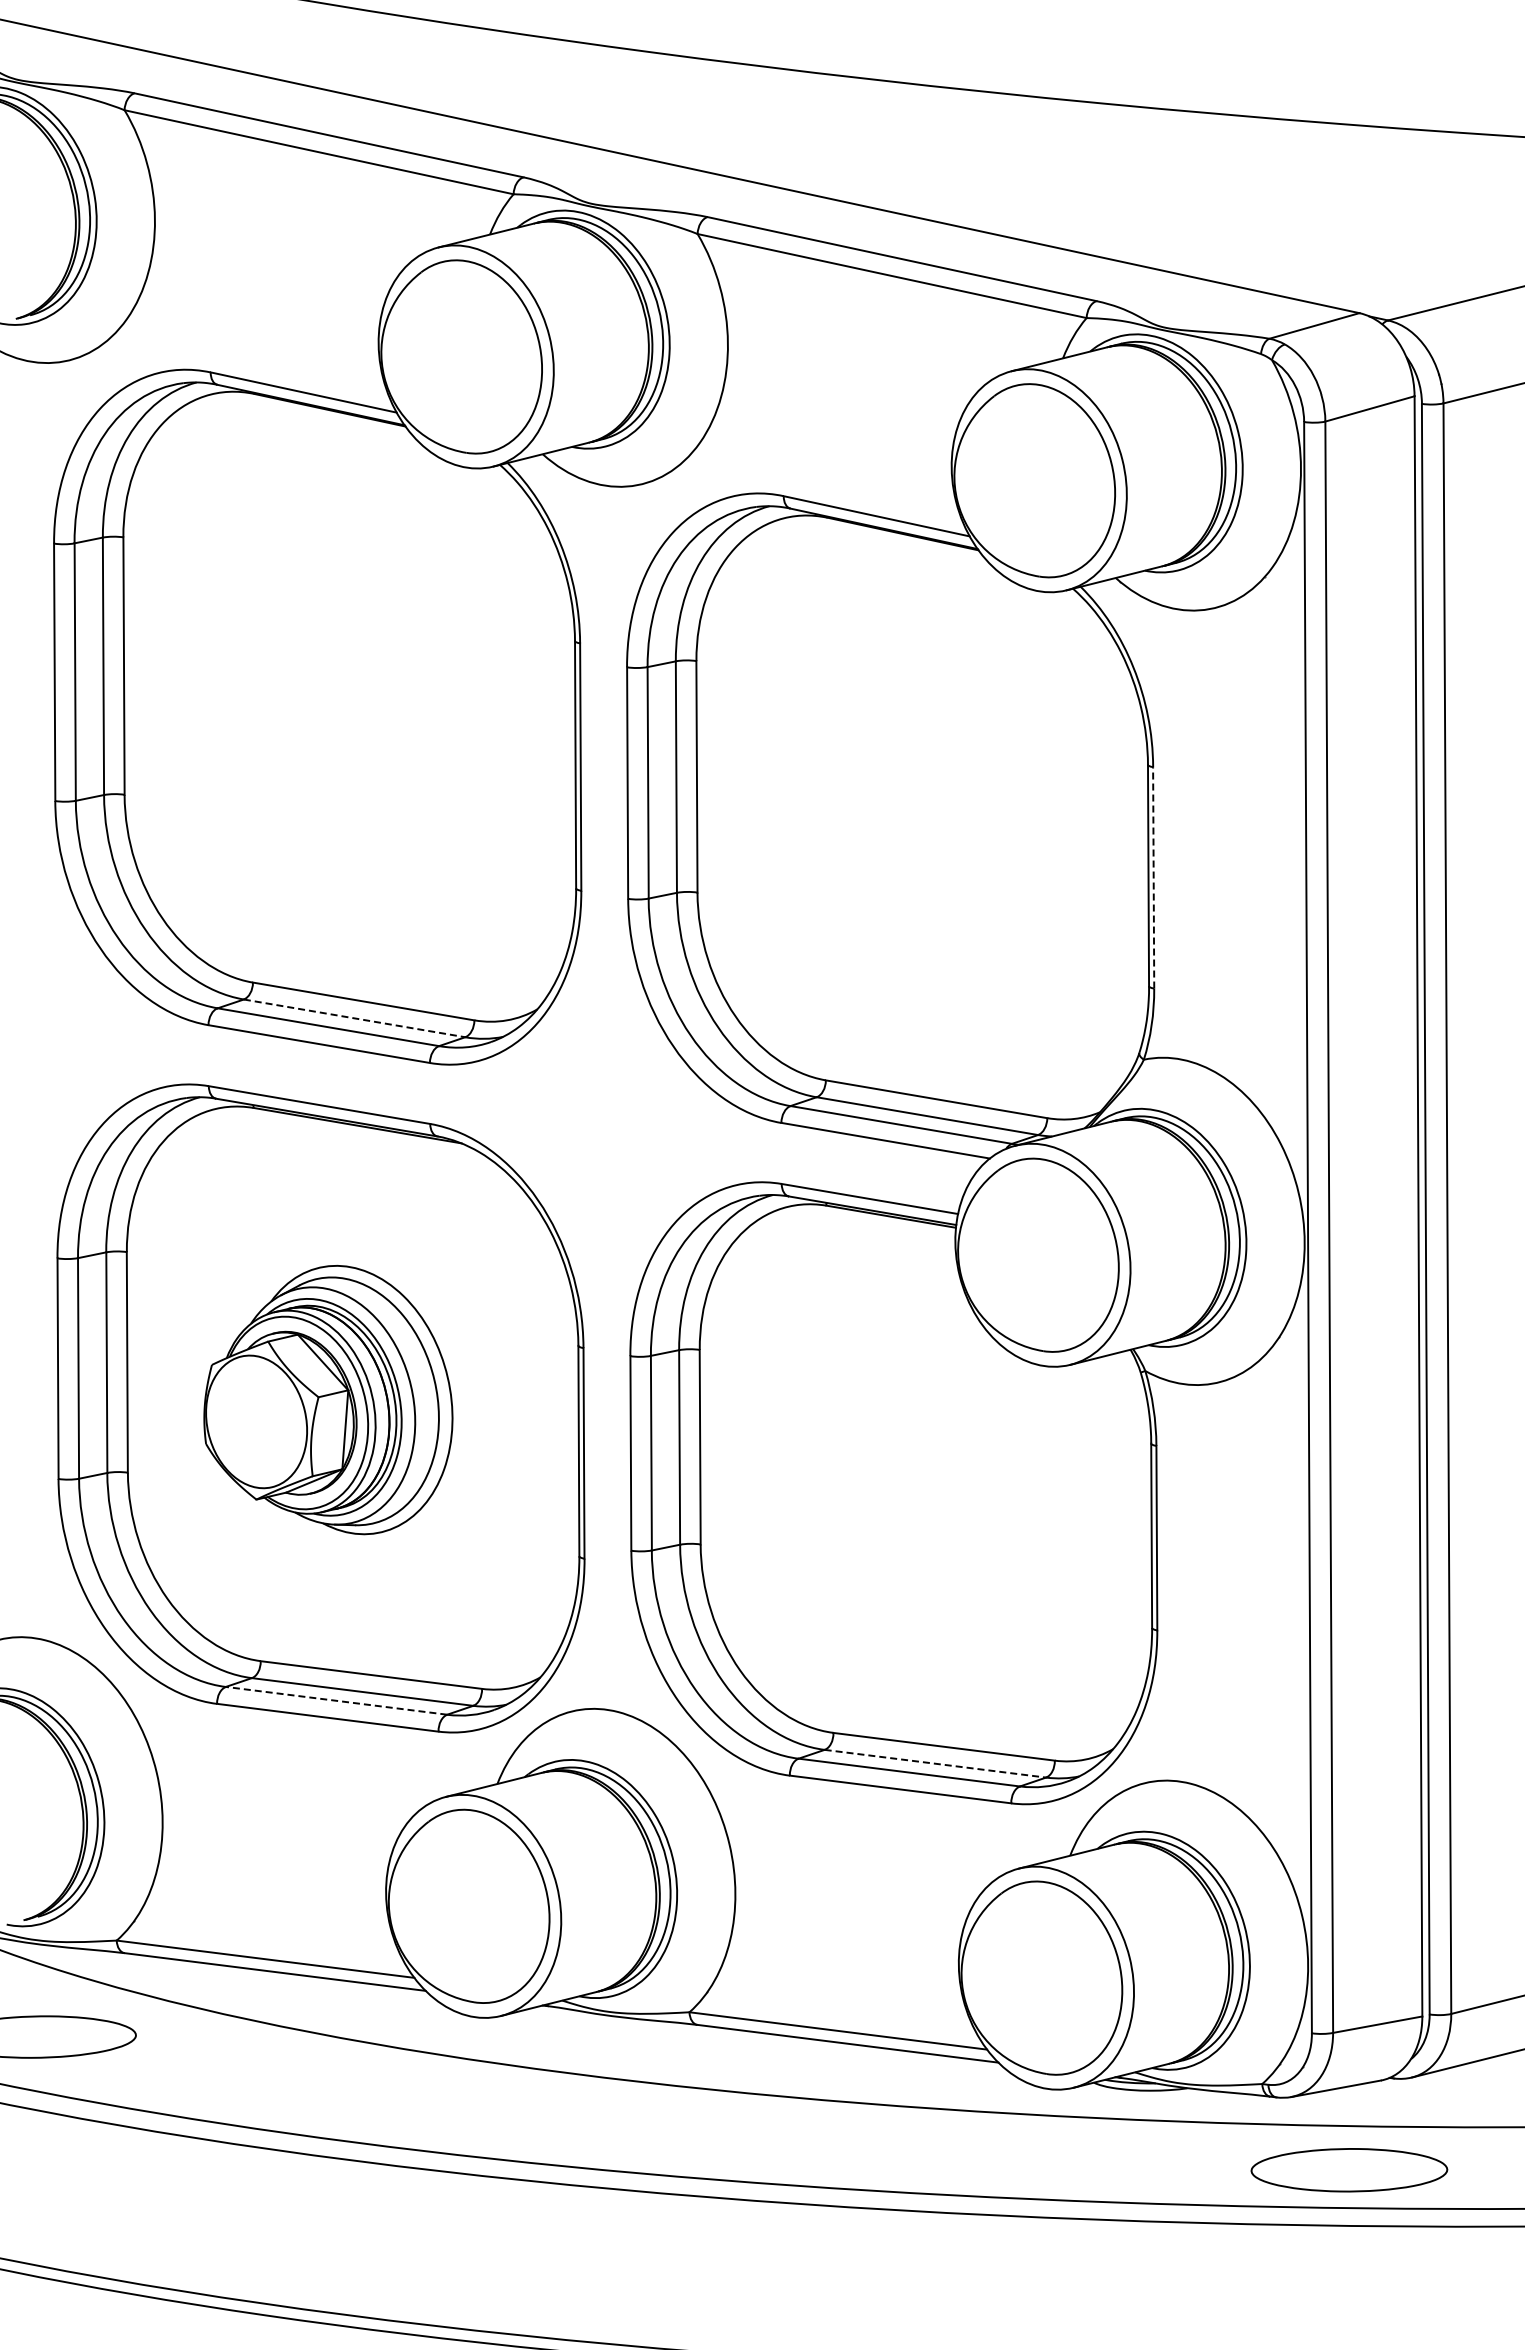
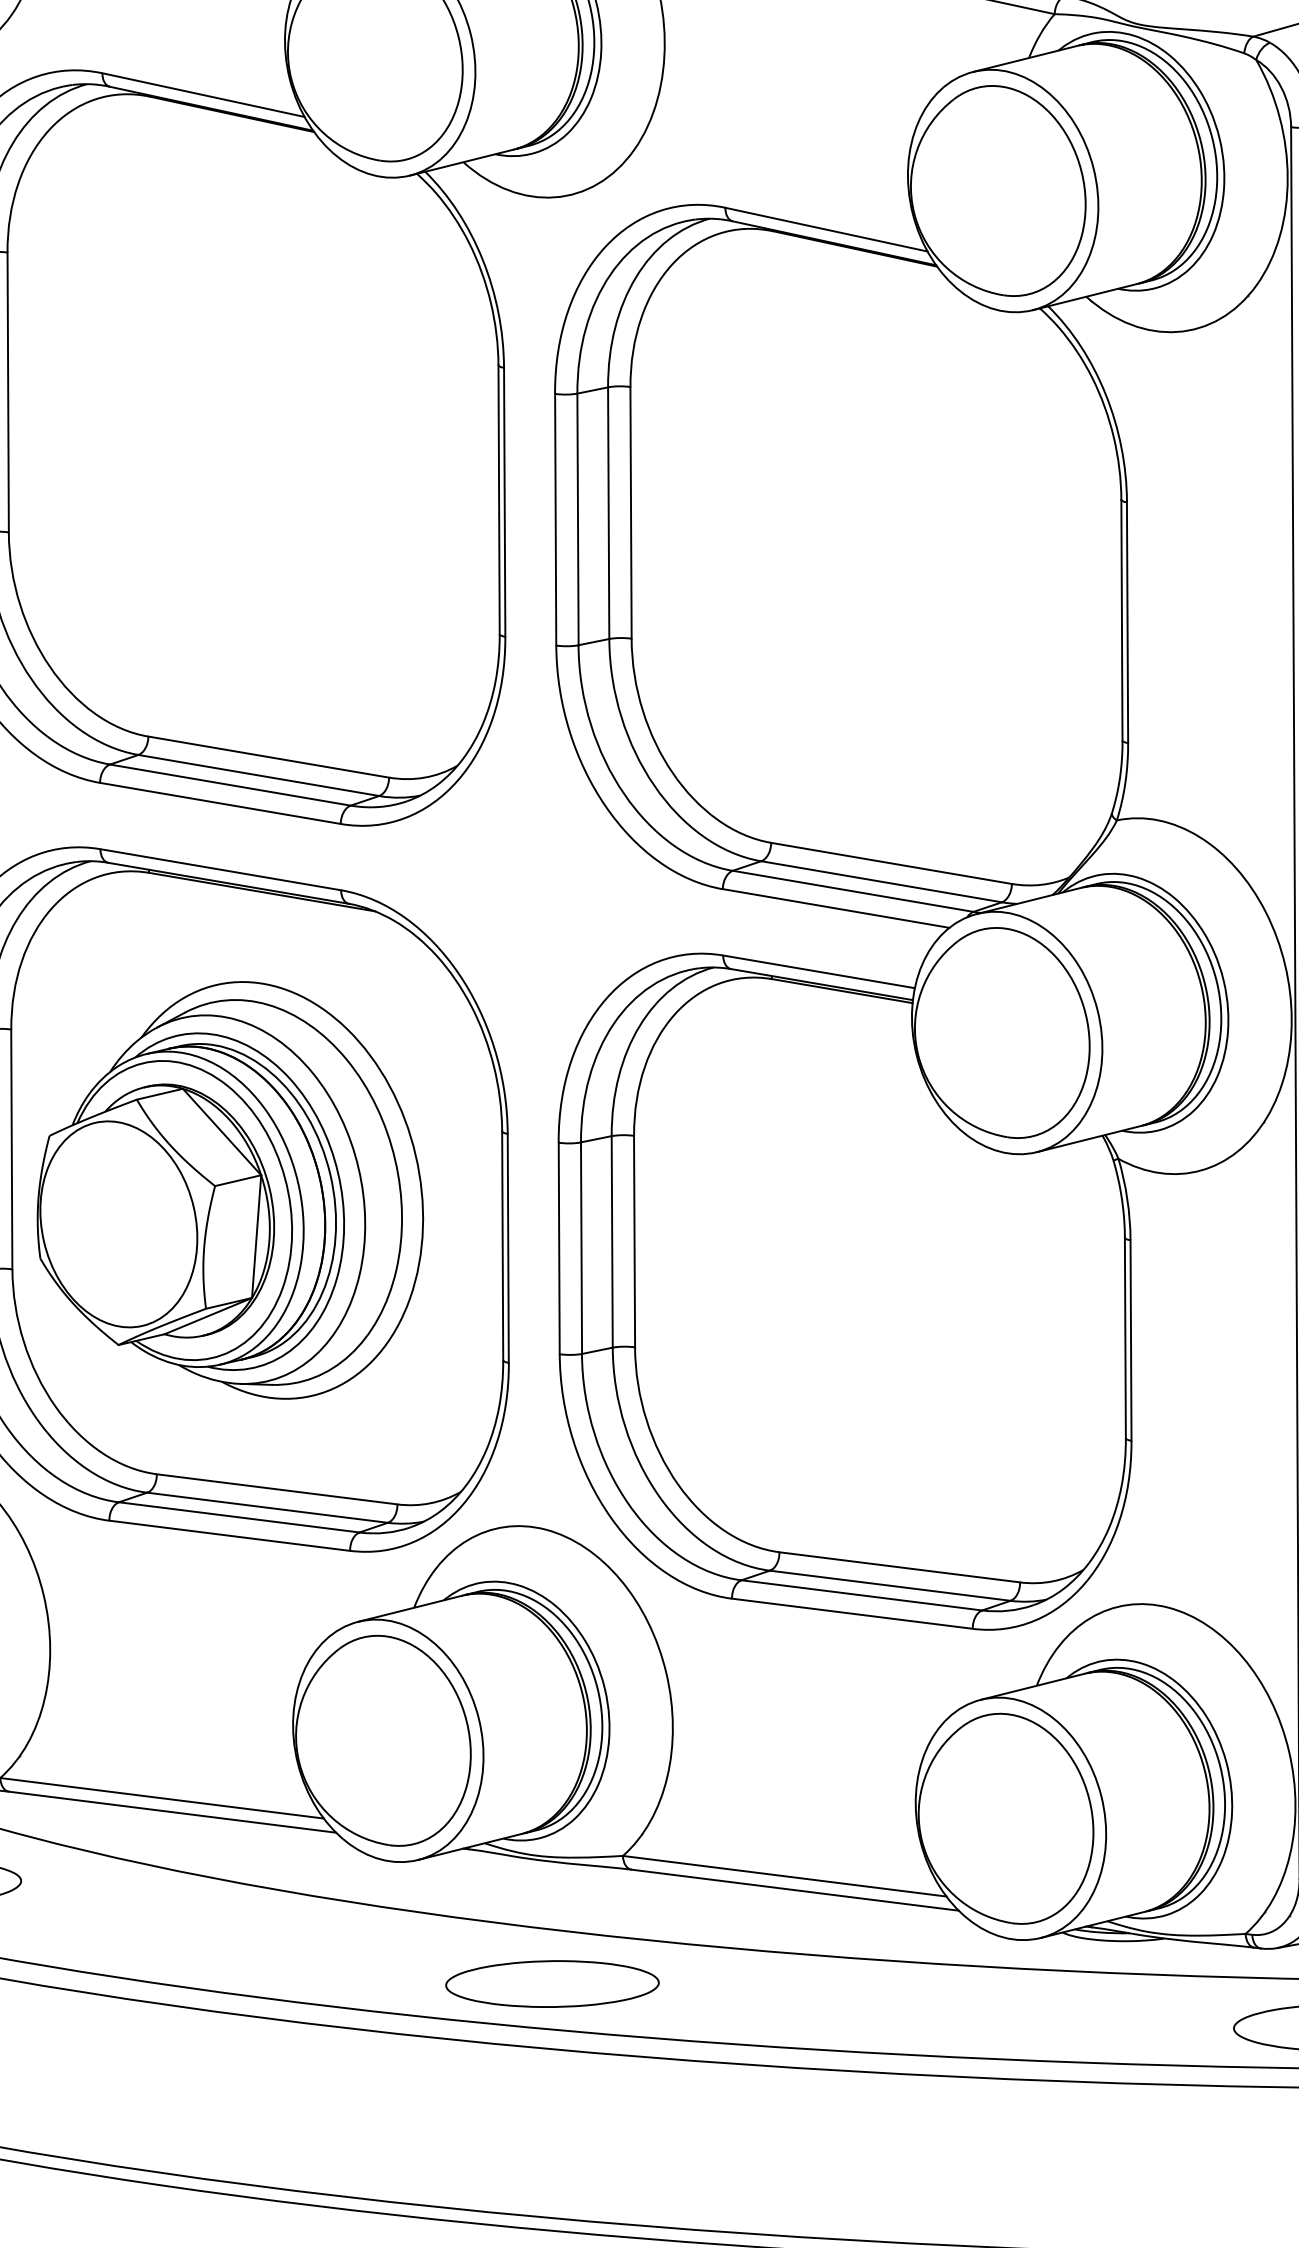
line: (1153, 877) -> (1127, 622), dashed -> solid
line: (355, 1018) -> (259, 775), dashed -> solid
part: (328, 1399) -> (230, 1189), size x1.43
line: (336, 1700) -> (239, 1517), dashed -> solid
line: (935, 1763) -> (890, 1585), dashed -> solid
part: (624, 2130) -> (552, 1984), added

